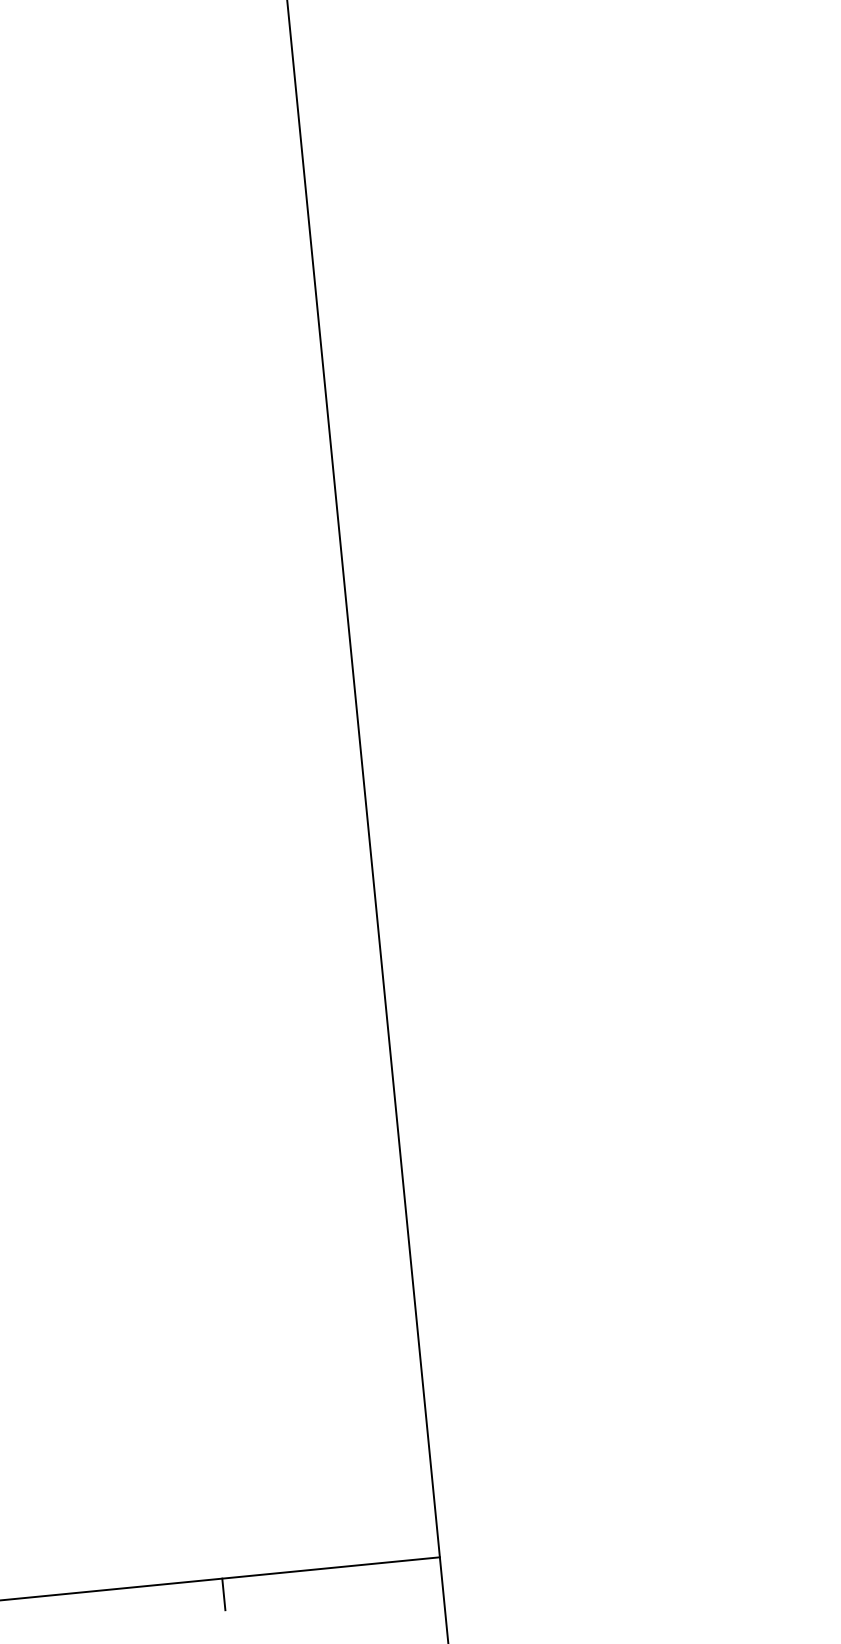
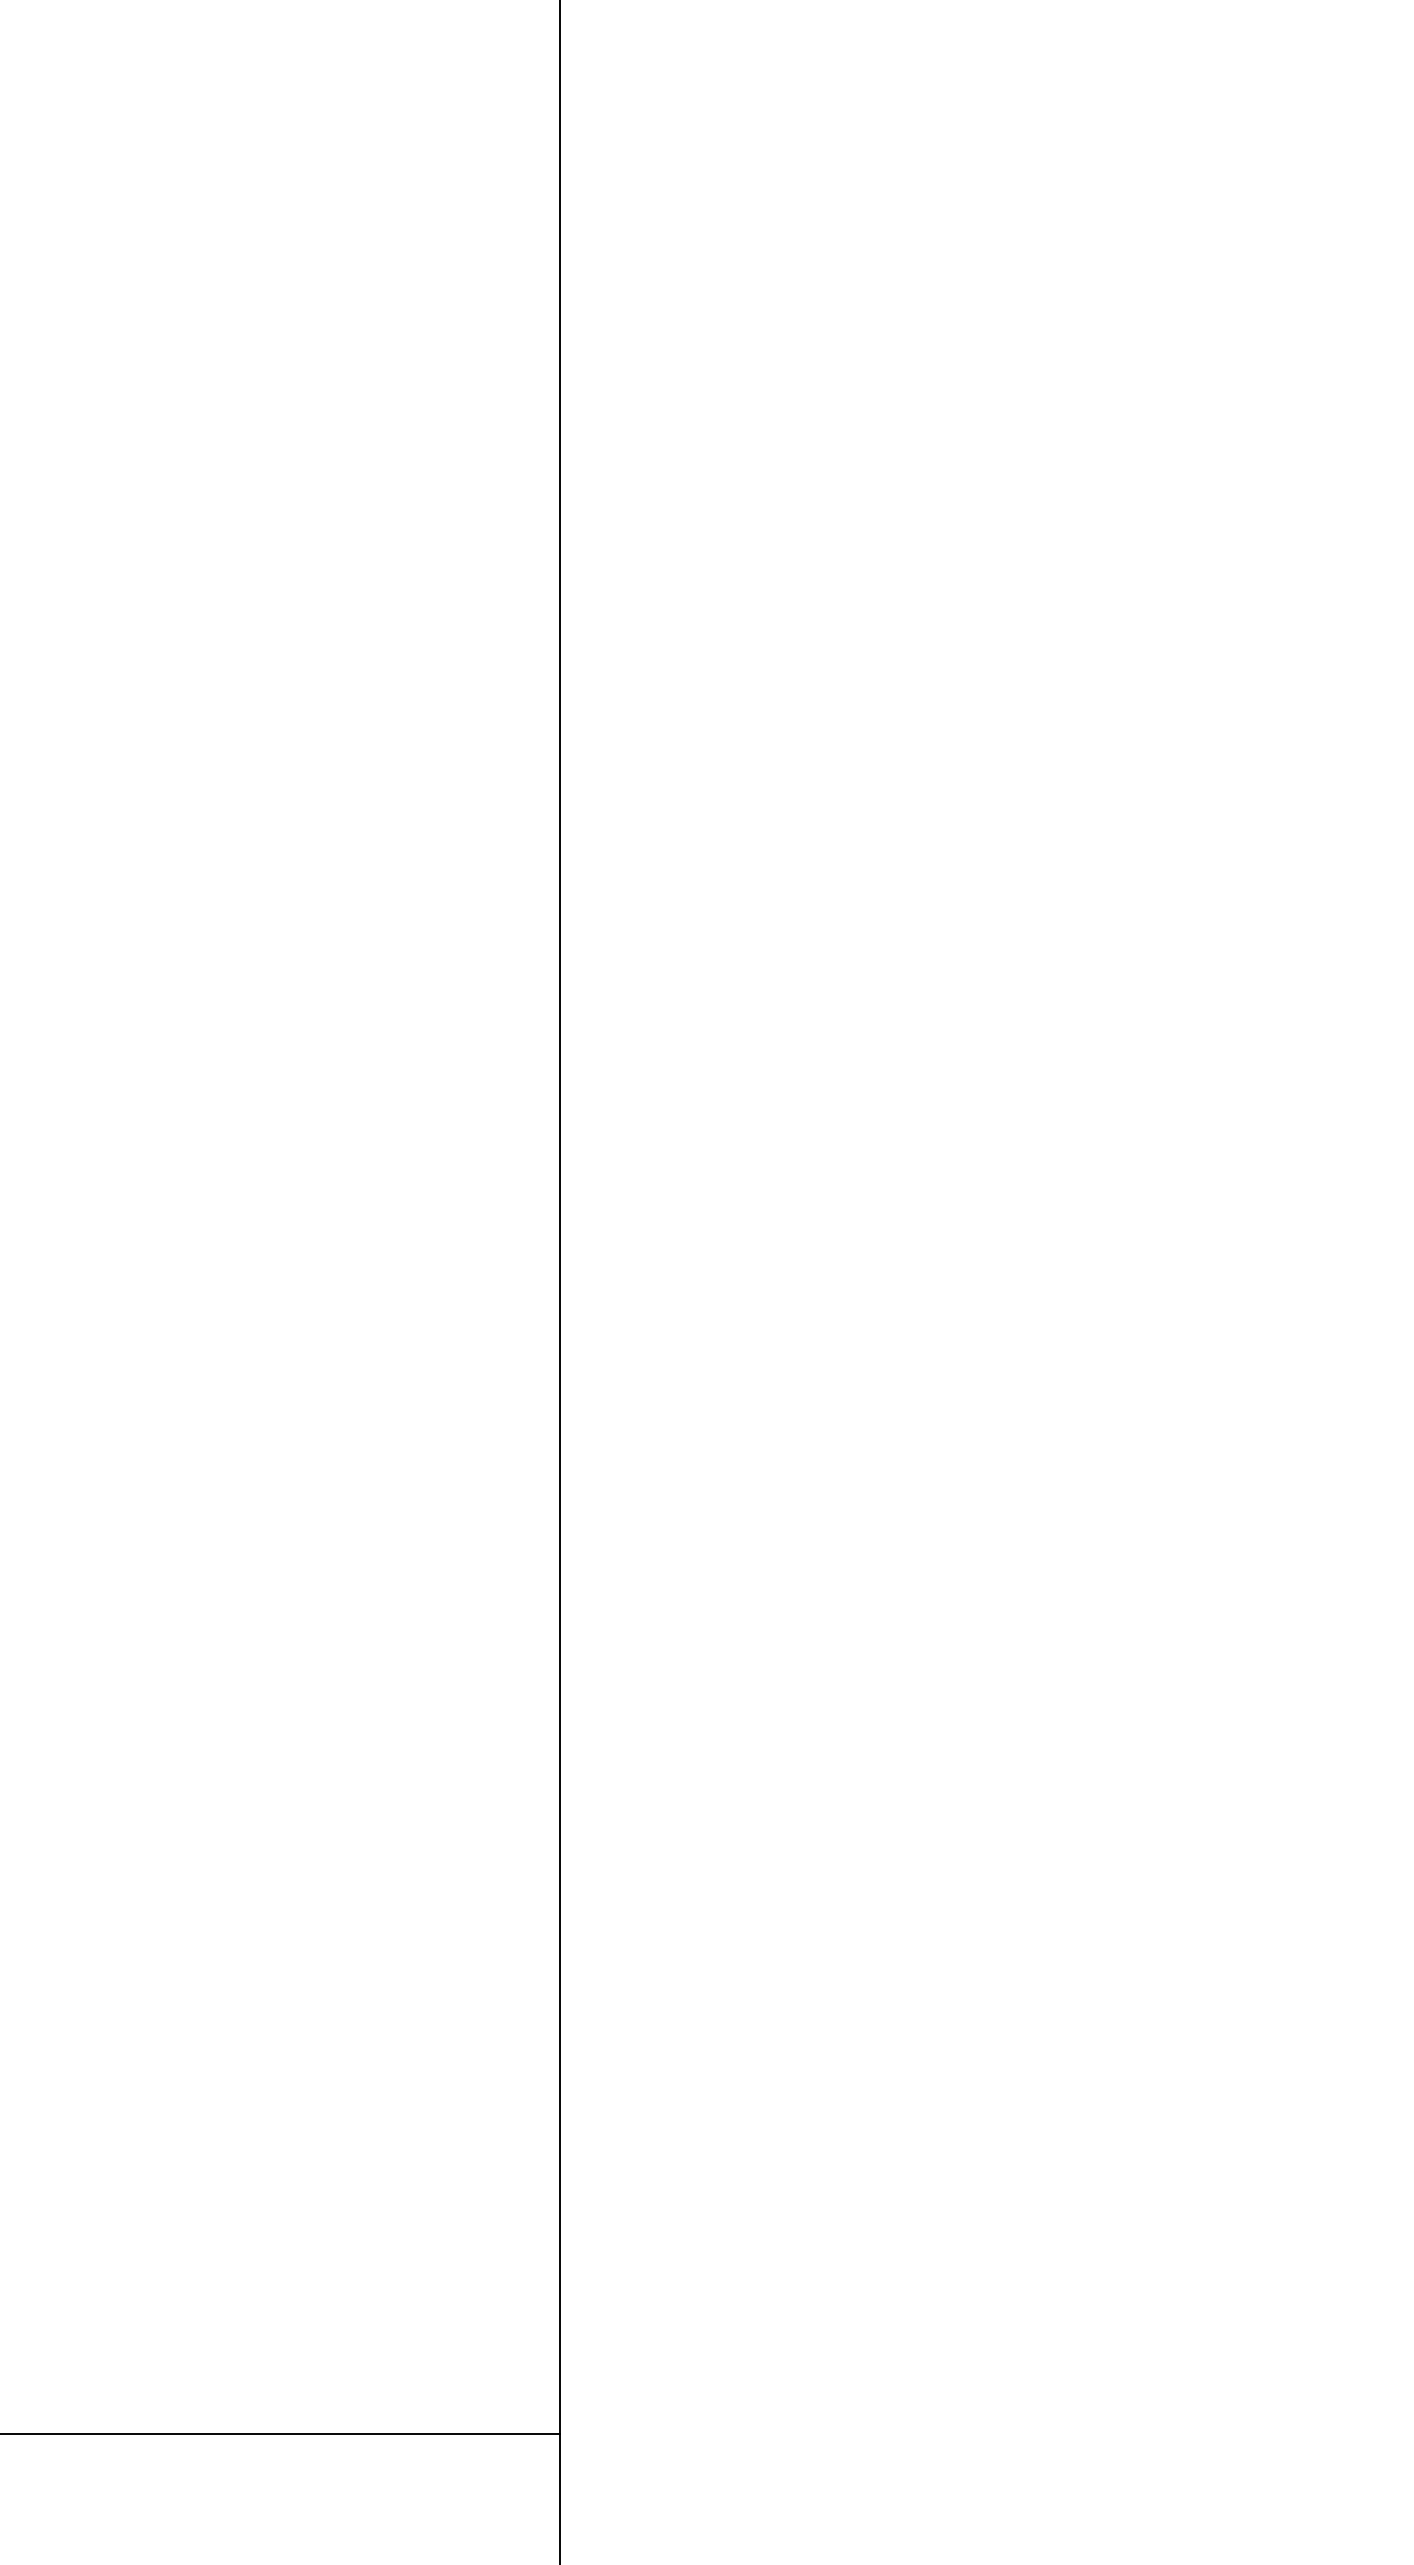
line: (224, 1594) -> (271, 2454), removed

